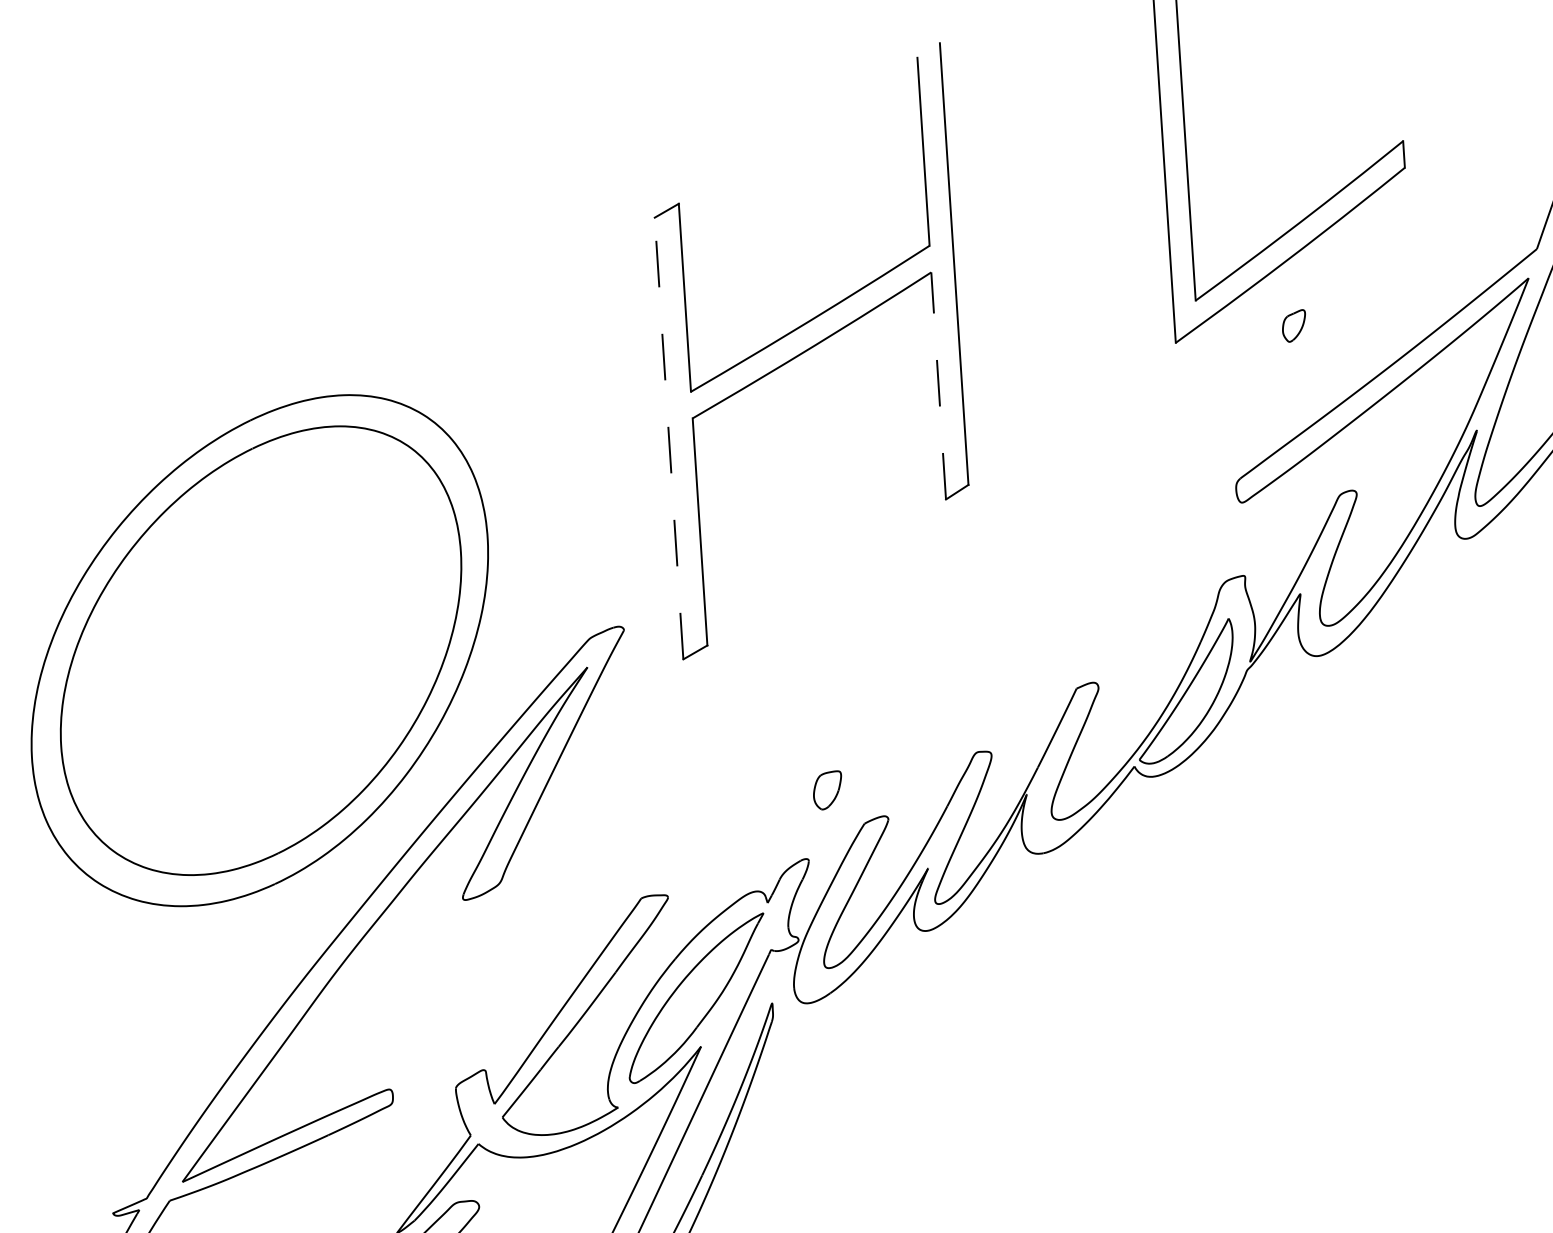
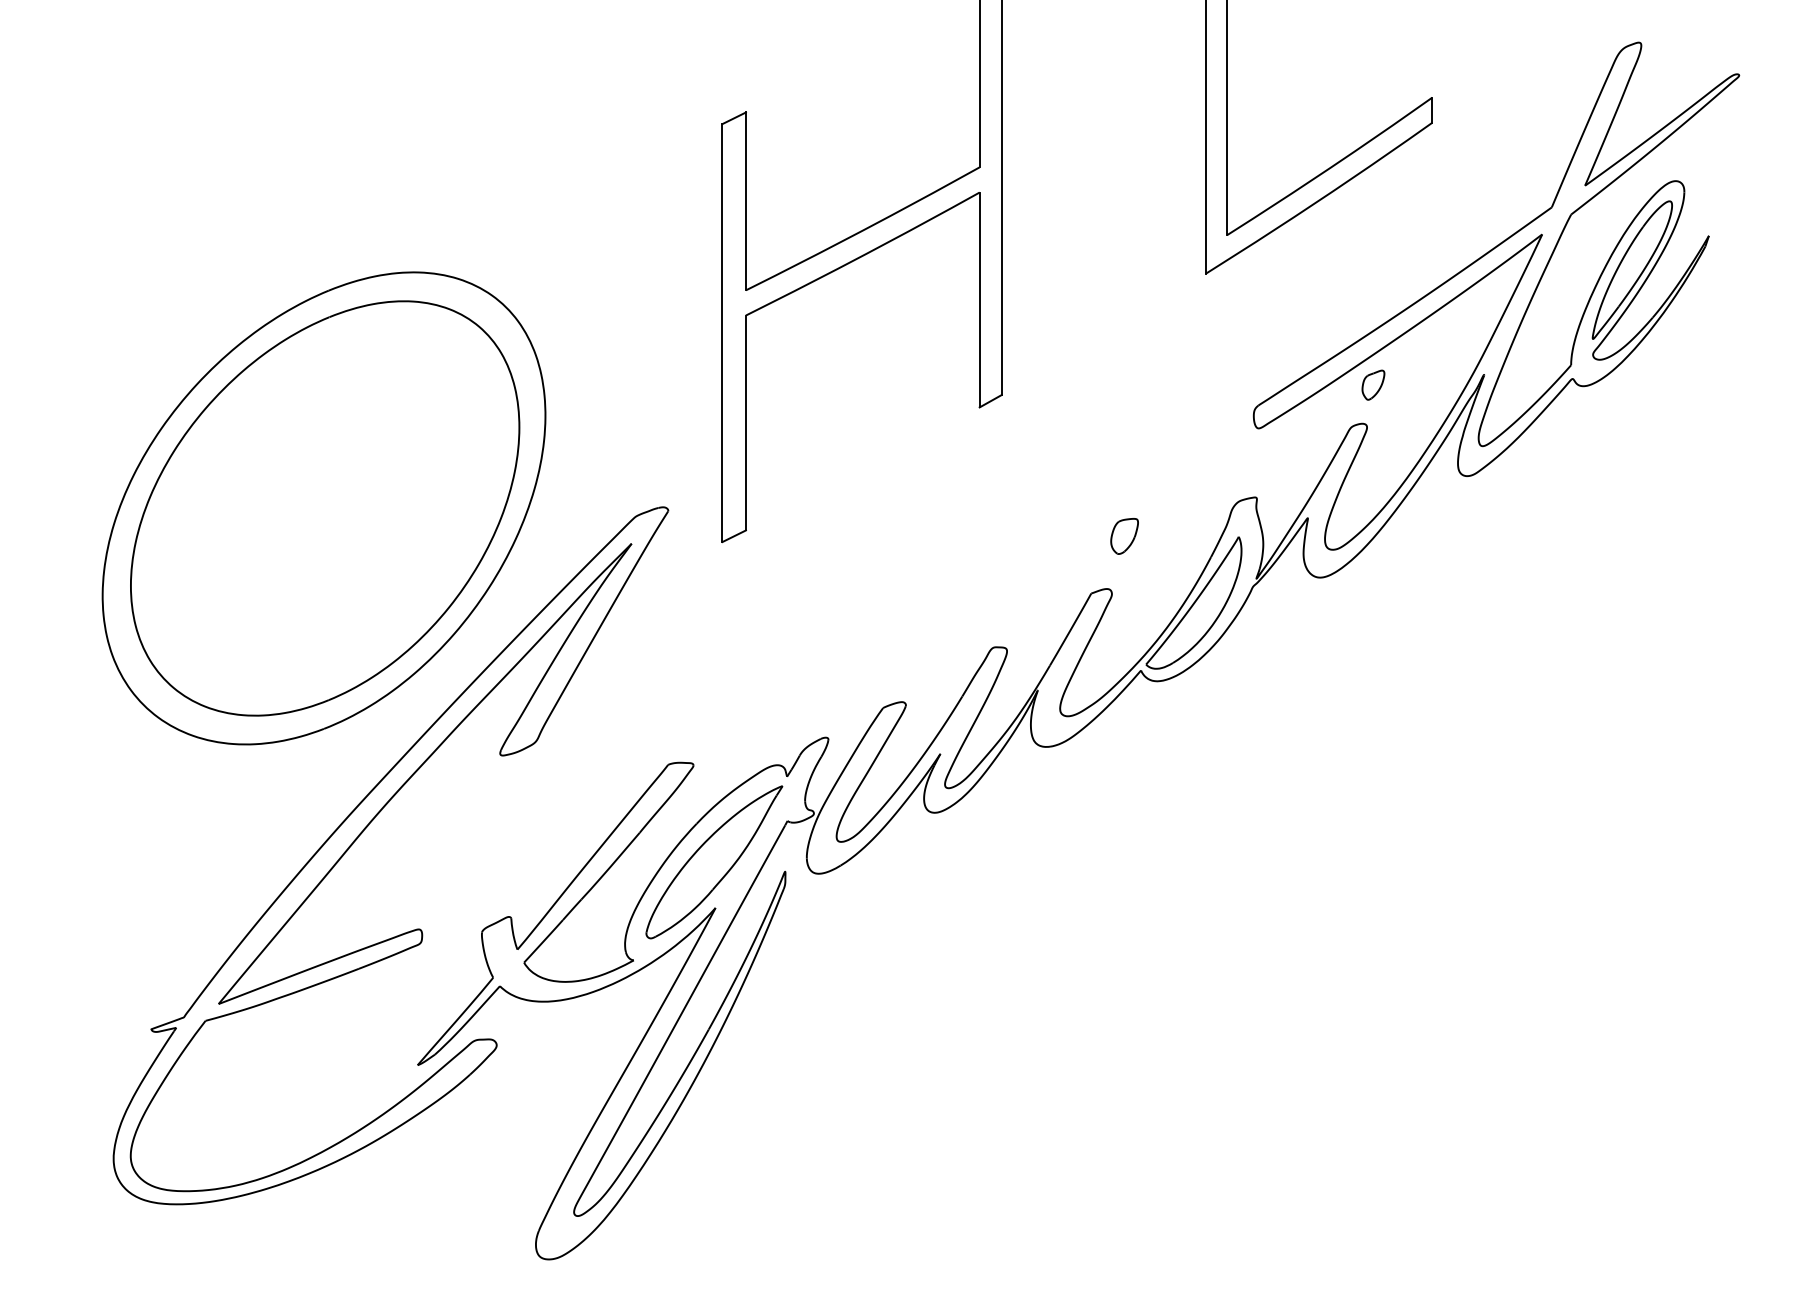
part: (1294, 325) -> (1373, 384), moved
line: (938, 385) -> (979, 299), dashed -> solid
line: (669, 438) -> (722, 333), dashed -> solid
part: (827, 790) -> (1124, 536), moved

